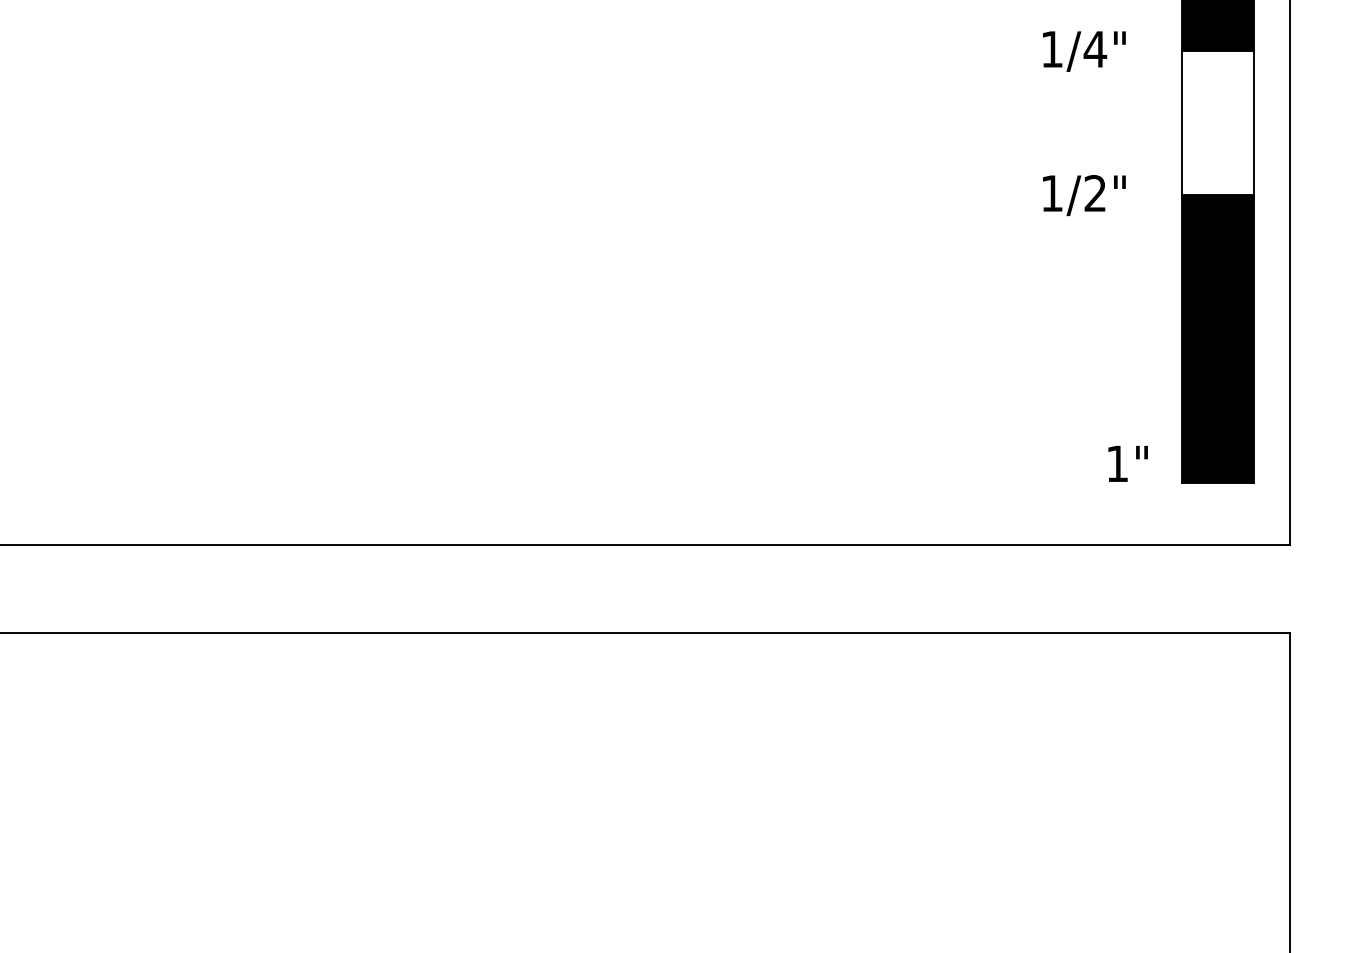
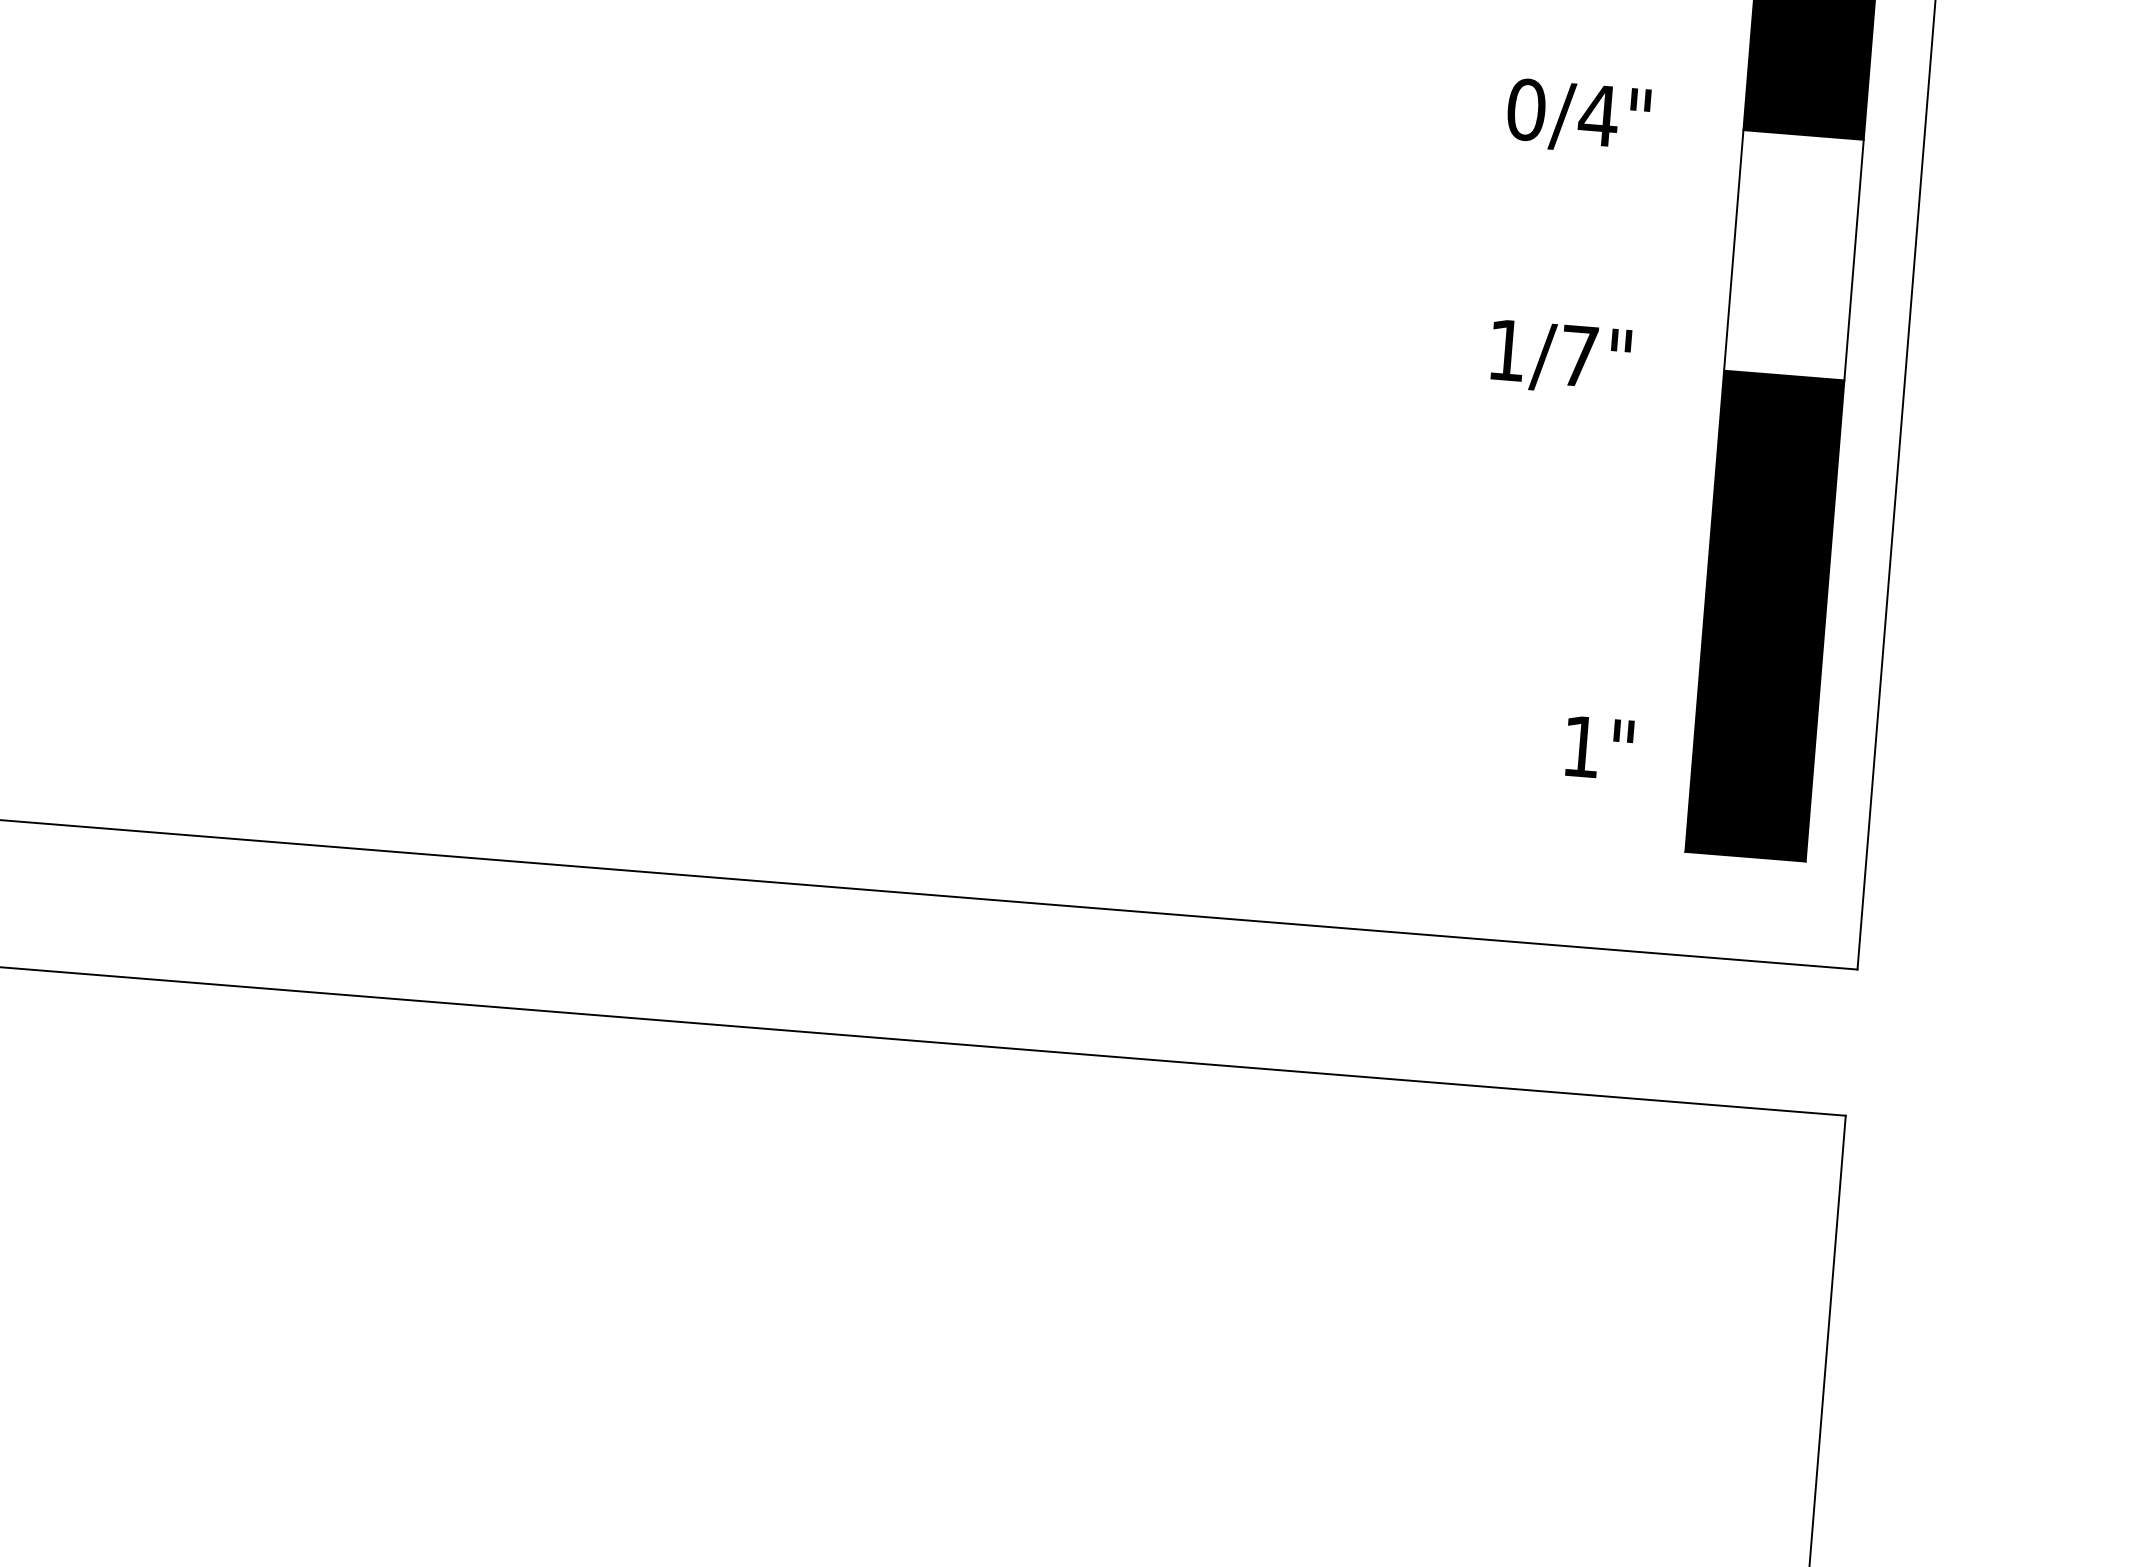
text: (1052, 49) -> (1526, 110), 1/4" -> 0/4"
text: (1094, 193) -> (1577, 356), 1/2" -> 1/7"
text: (1127, 463) -> (1598, 747), moved

